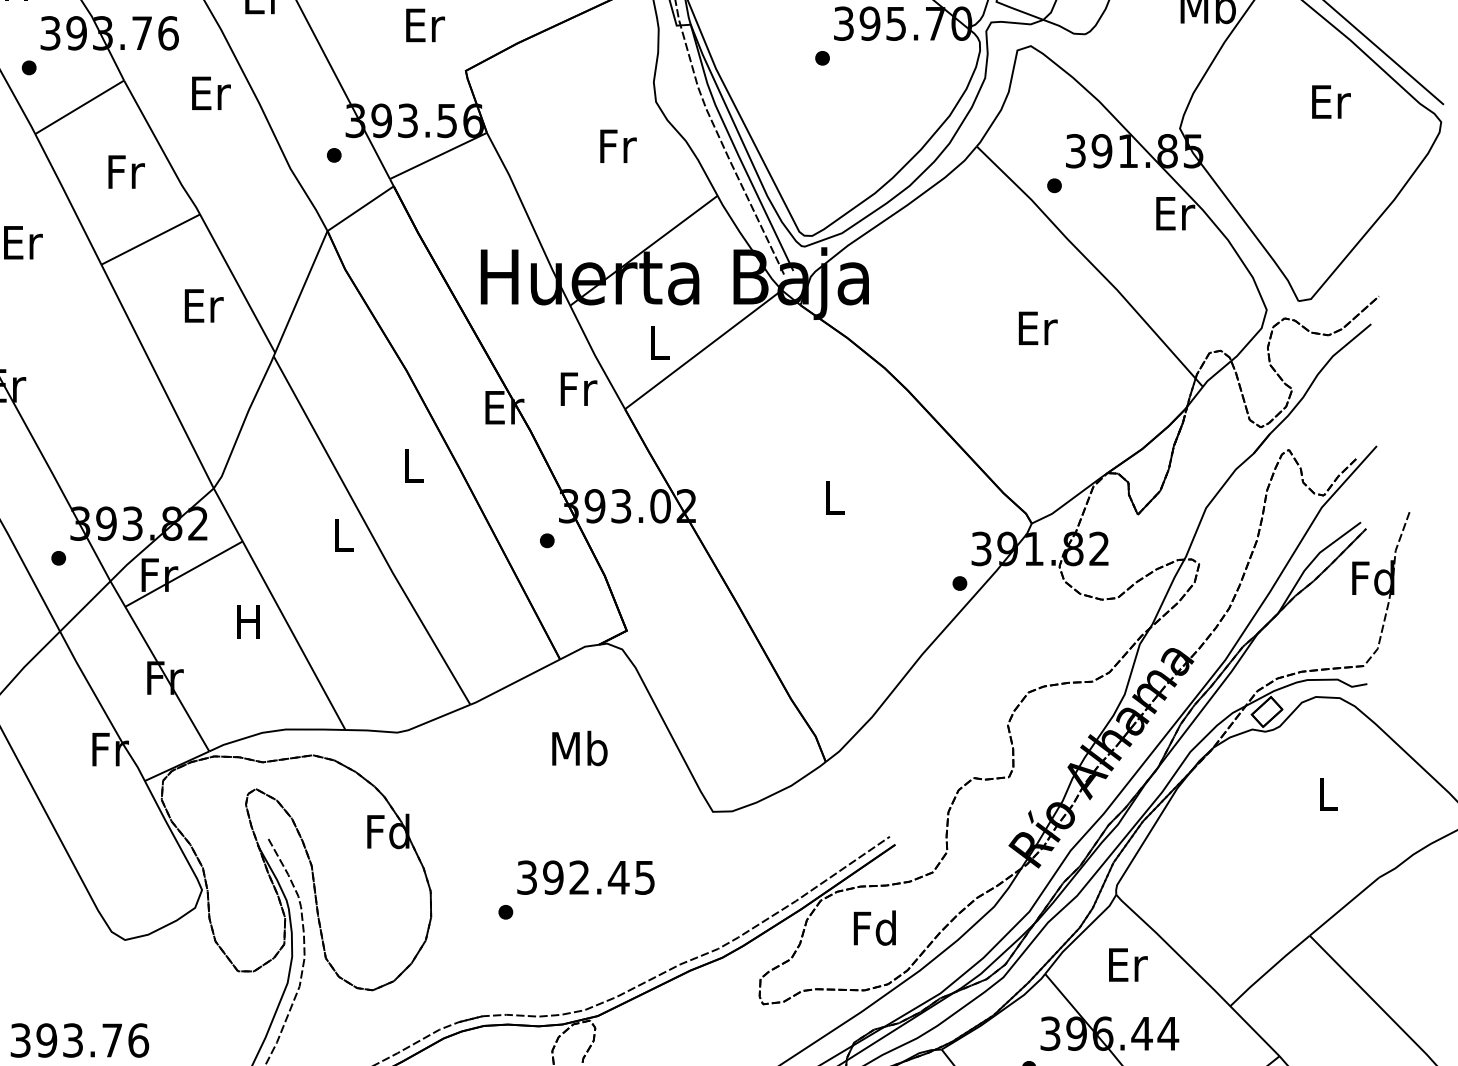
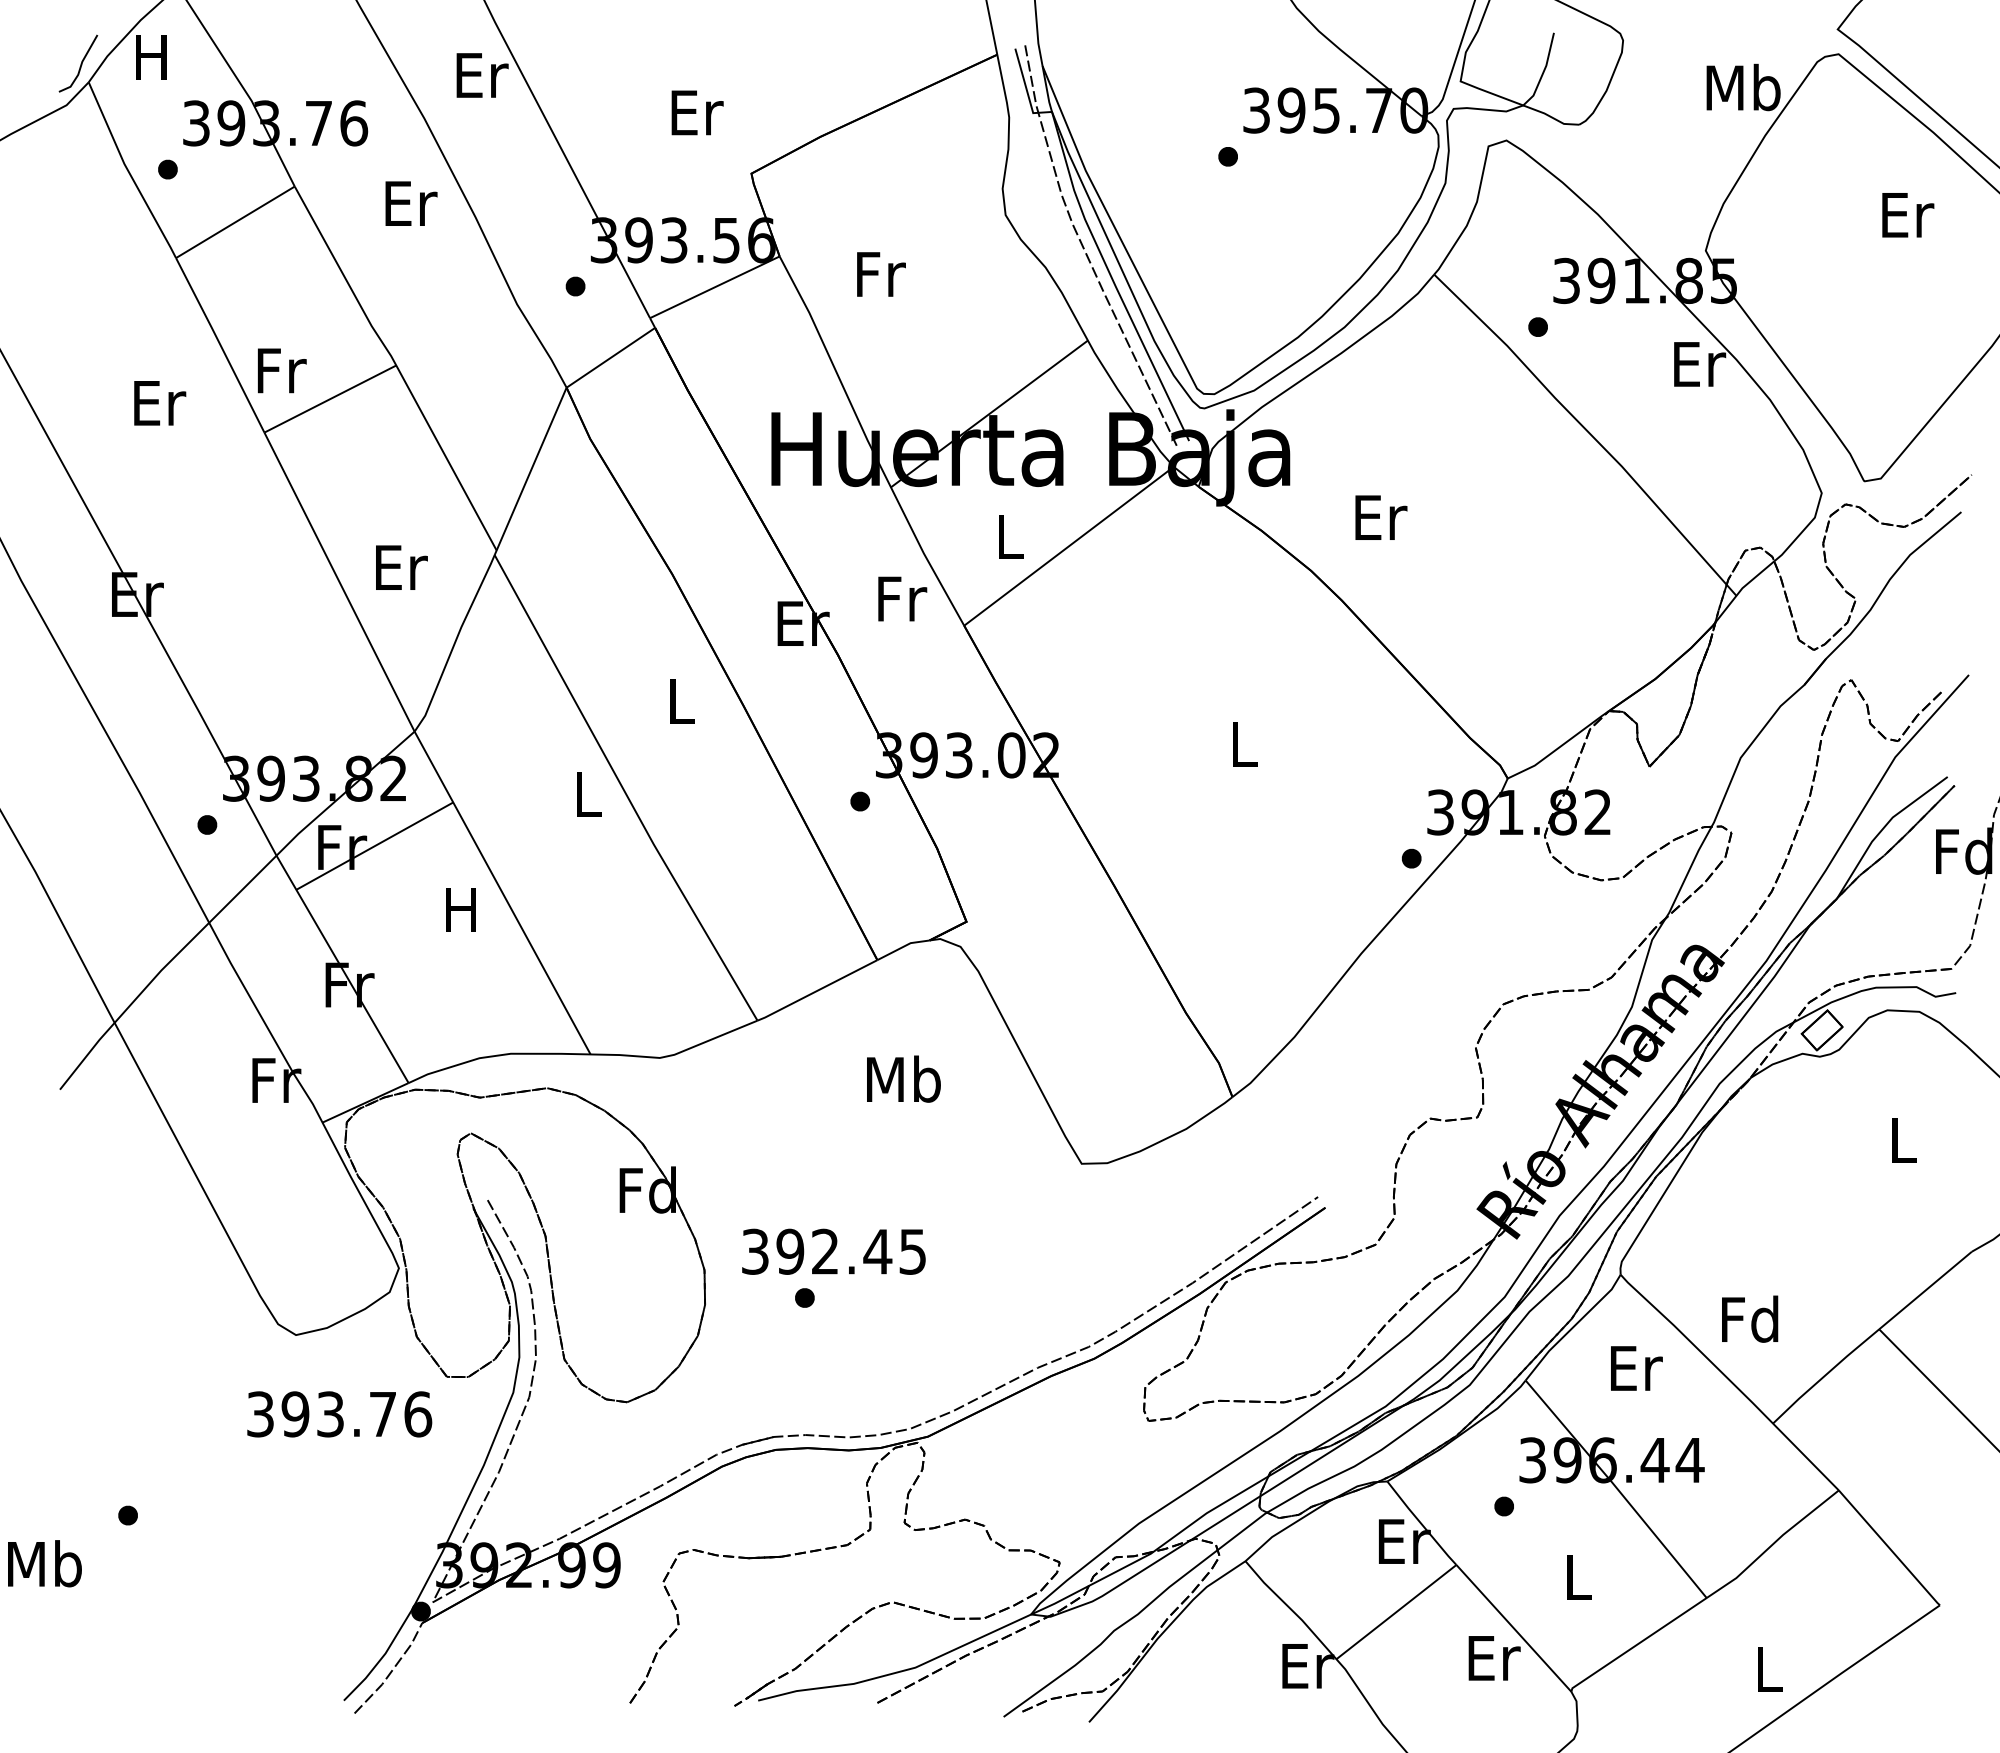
text: (618, 146) -> (881, 274), moved
text: (126, 171) -> (282, 370), moved
text: (203, 305) -> (401, 567), moved
text: (1038, 328) -> (1381, 517), moved
text: (585, 877) -> (833, 1251), moved
text: (875, 927) -> (1750, 1318), moved
text: (79, 1040) -> (339, 1414), moved

